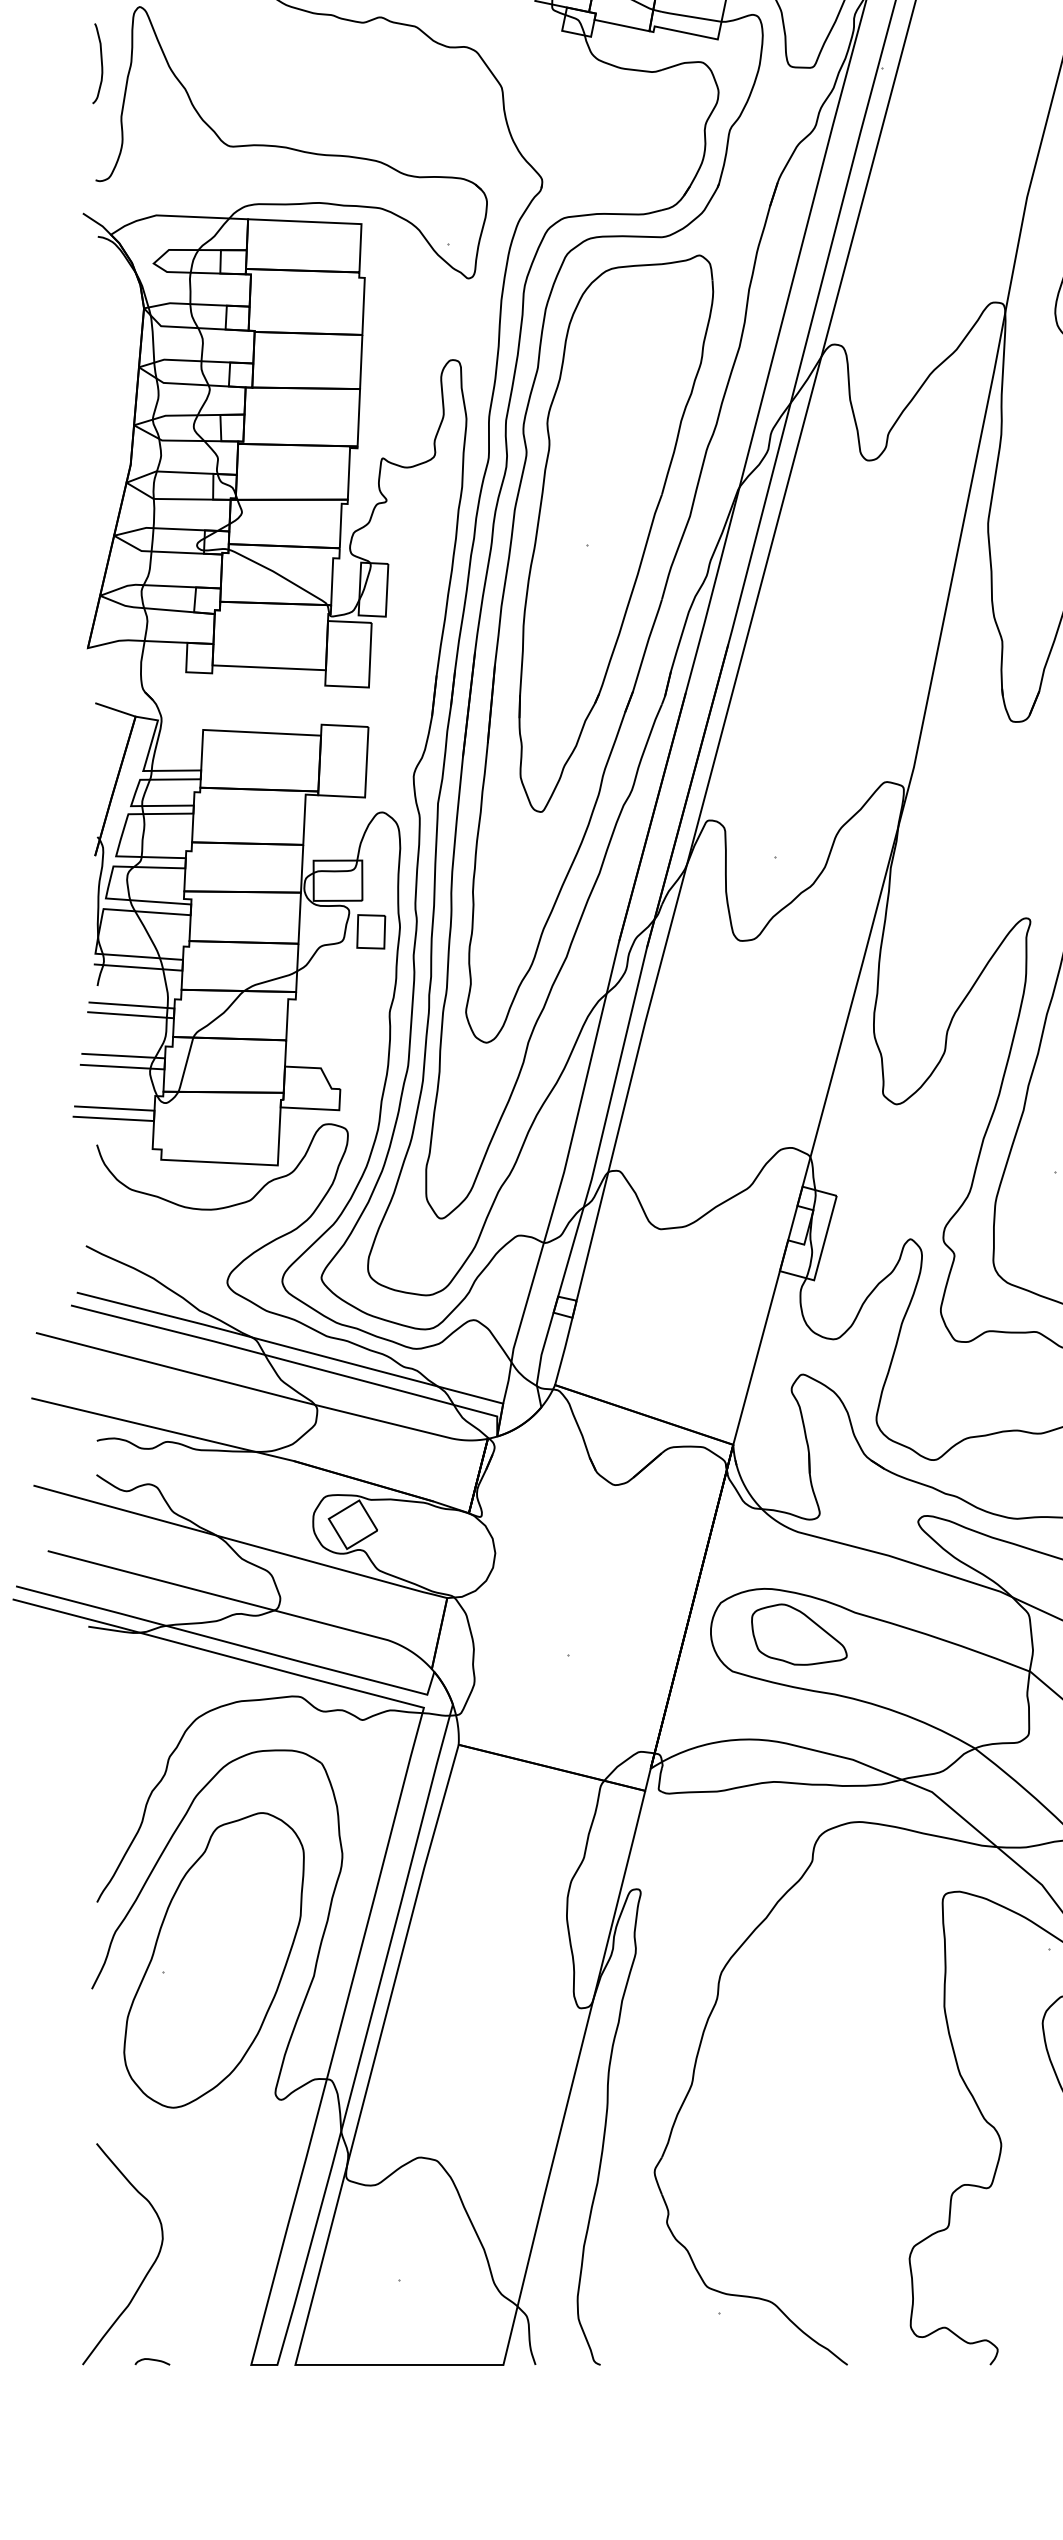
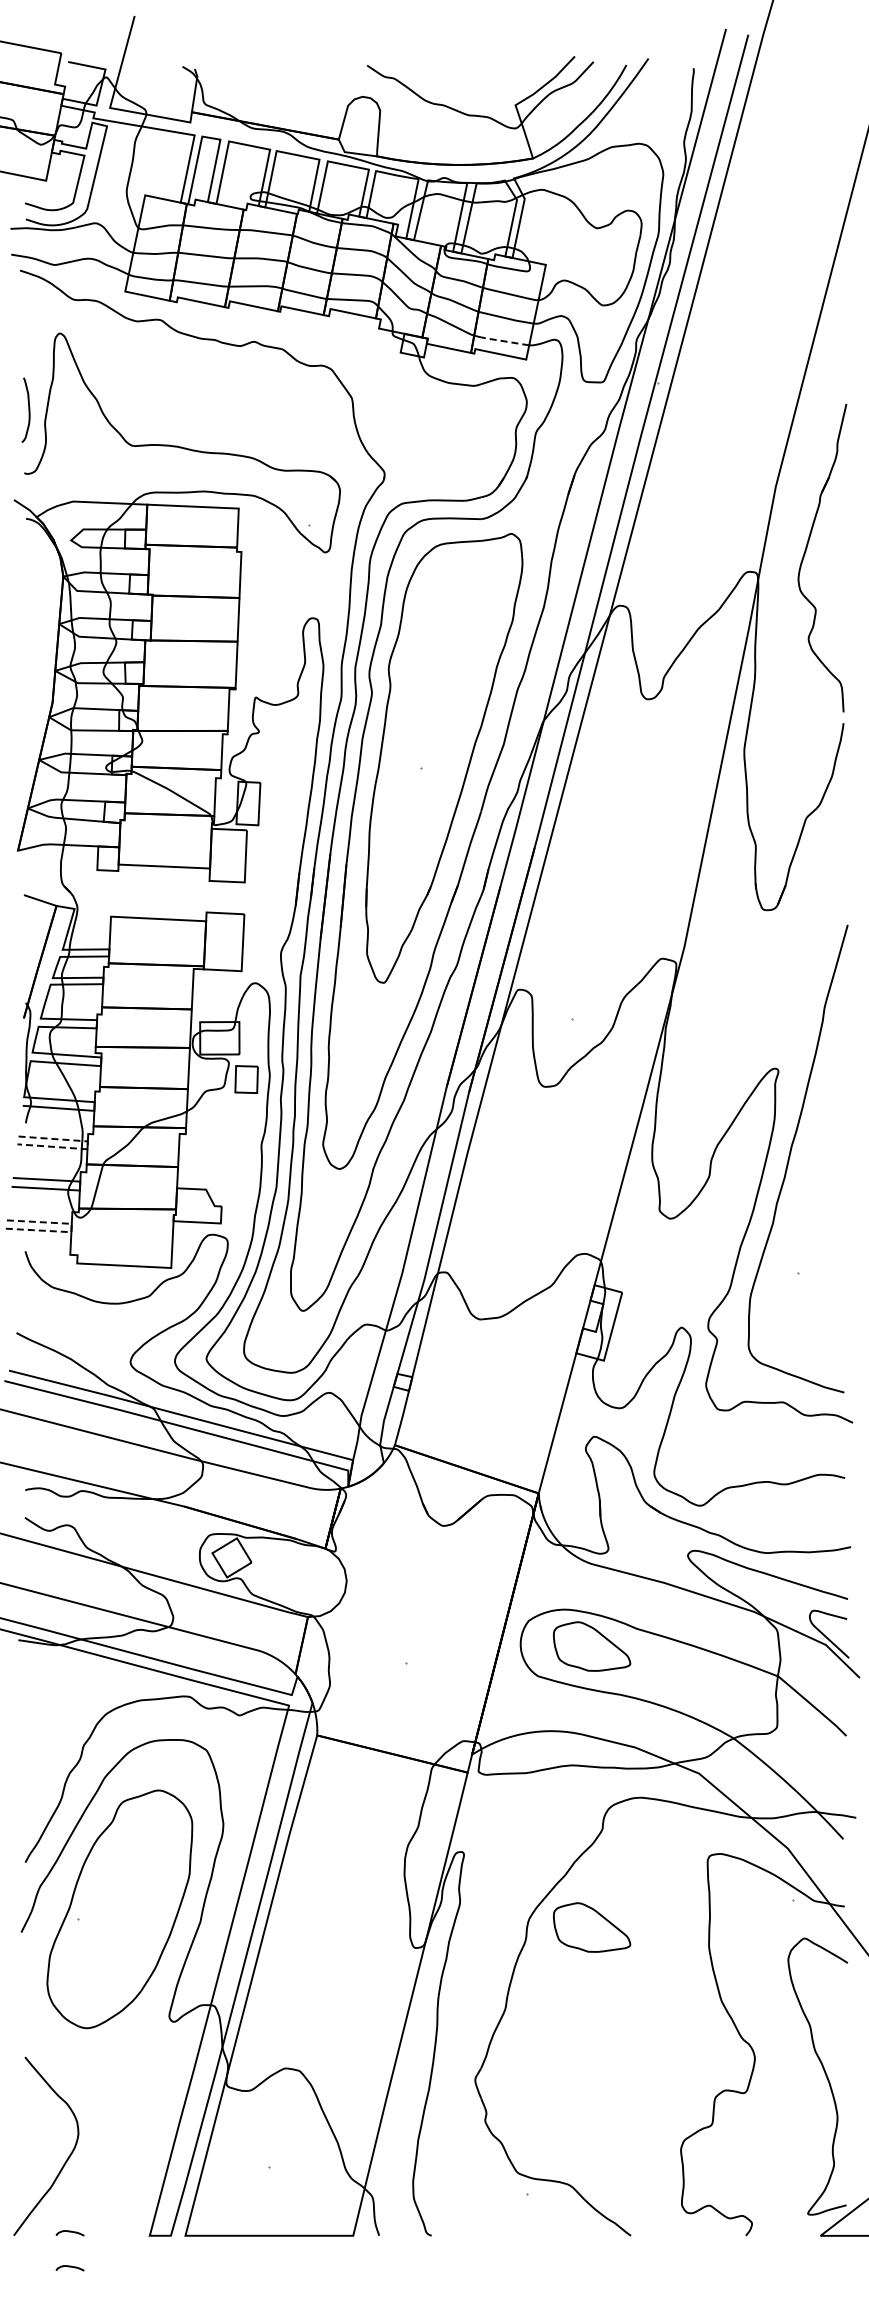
line: (690, 17) -> (504, 341), solid -> dashed
curve: (100, 62) -> (28, 409), moved
line: (173, 1014) -> (87, 1146), solid -> dashed
line: (154, 1116) -> (71, 1228), solid -> dashed
part: (799, 1982) -> (592, 1927), added
curve: (151, 2404) -> (69, 2267), added

